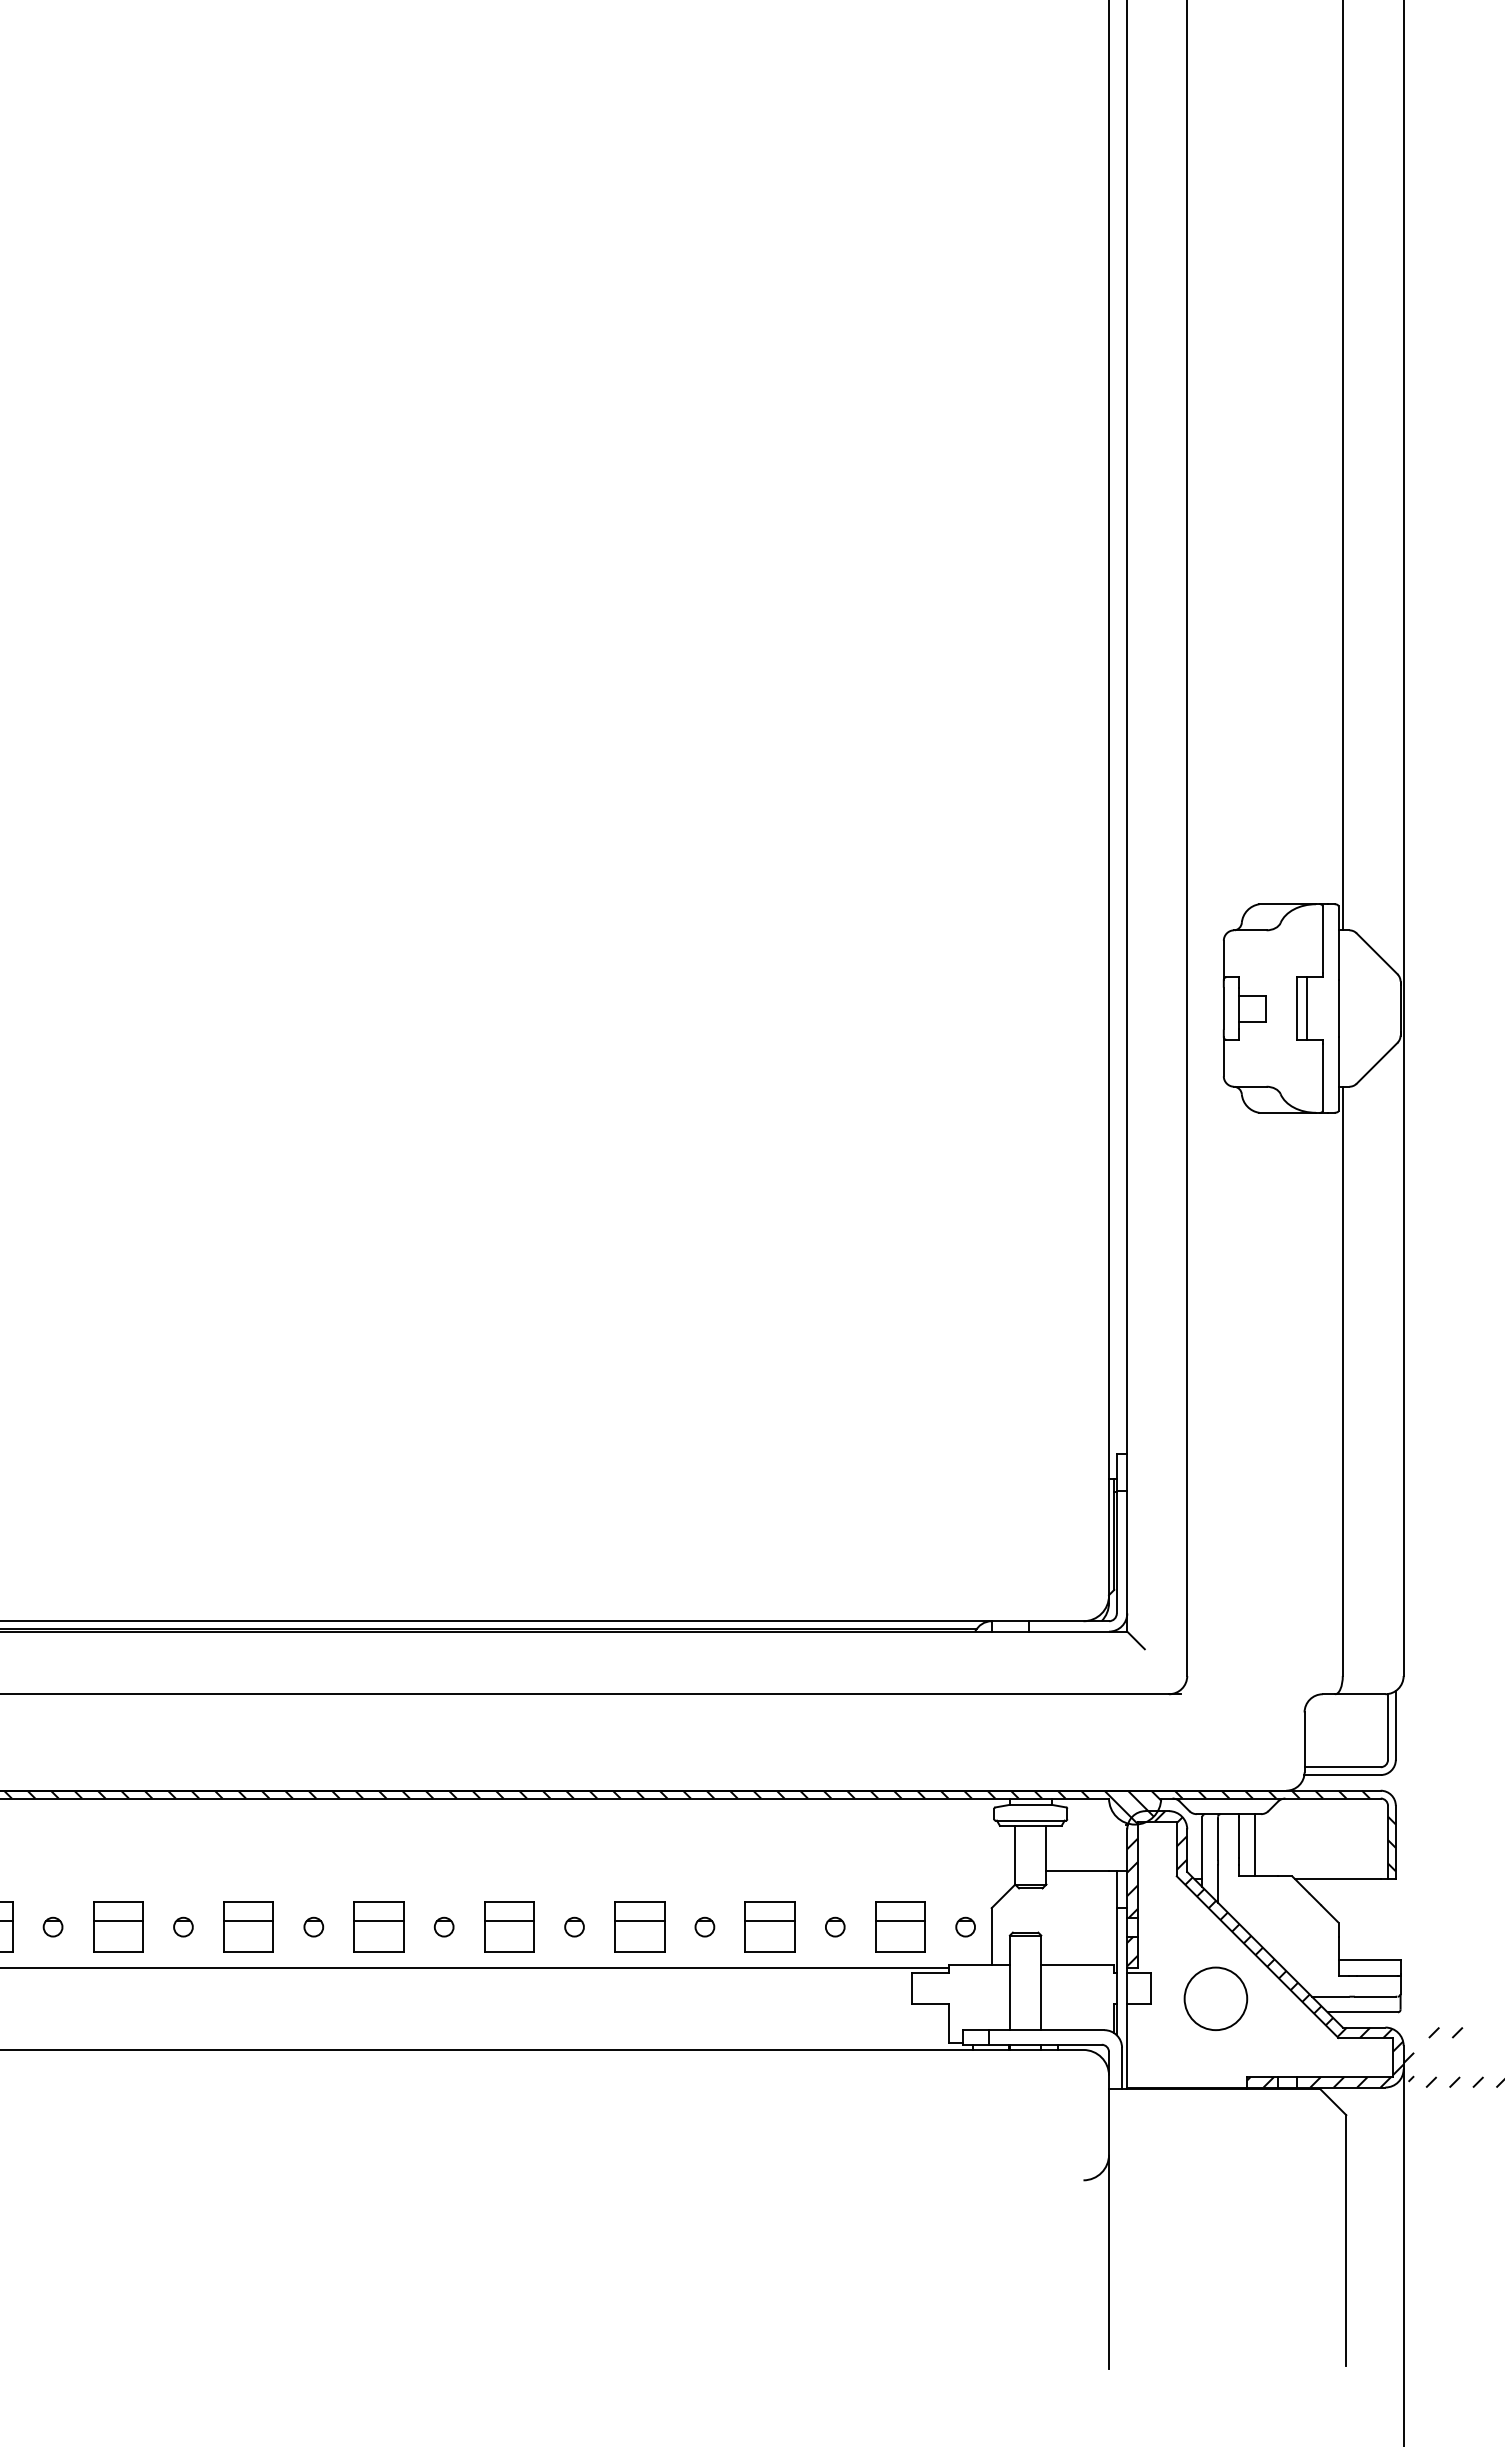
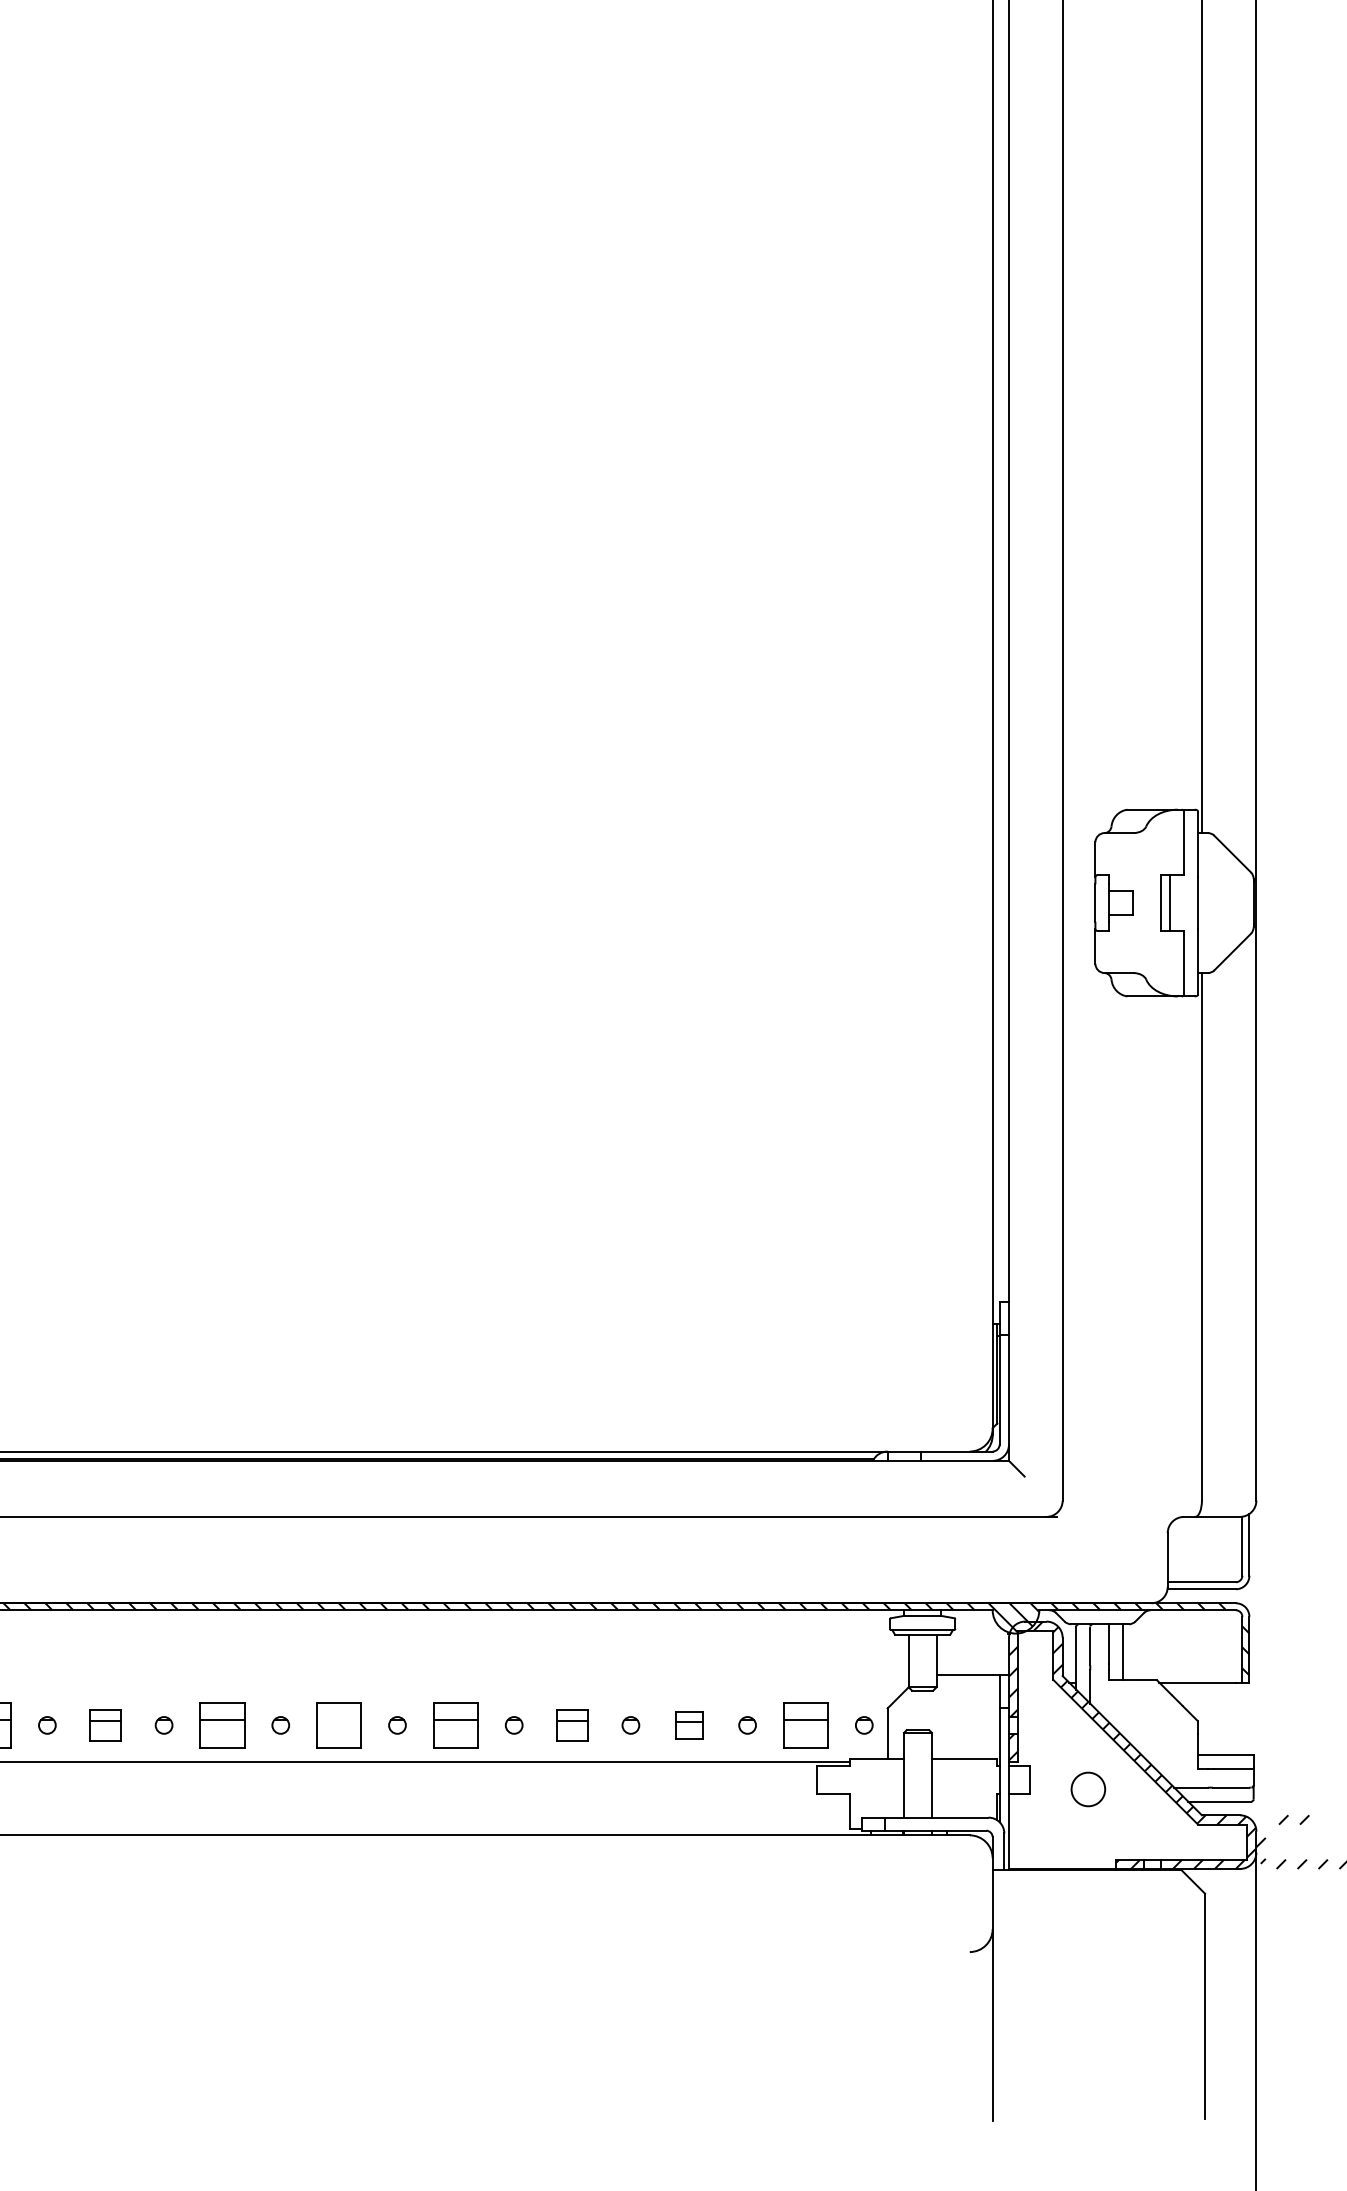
line: (378, 1920) -> (338, 1719), removed
part: (118, 1926) -> (105, 1724), size x0.7
part: (639, 1926) -> (572, 1724), size x0.7
part: (769, 1926) -> (688, 1724), size x0.6
circle: (1215, 1998) -> (1087, 1789), size x0.6

